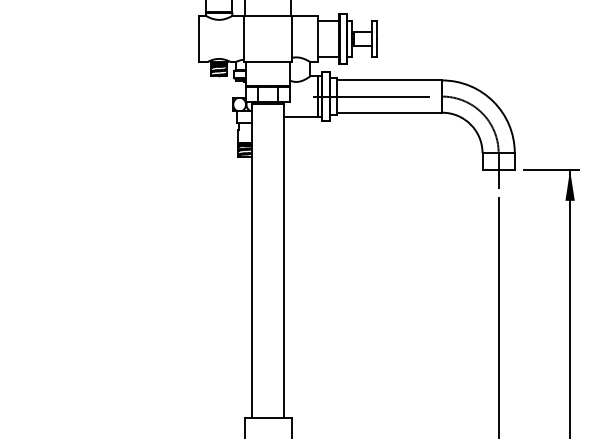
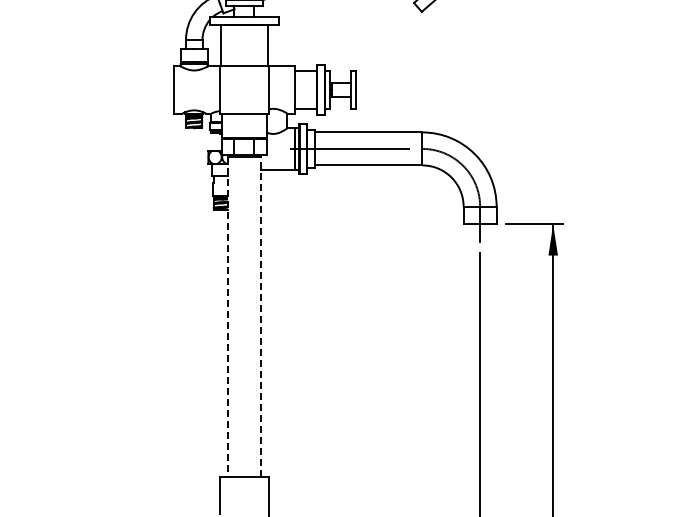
line: (283, 260) -> (260, 316), solid -> dashed
line: (251, 261) -> (227, 317), solid -> dashed

